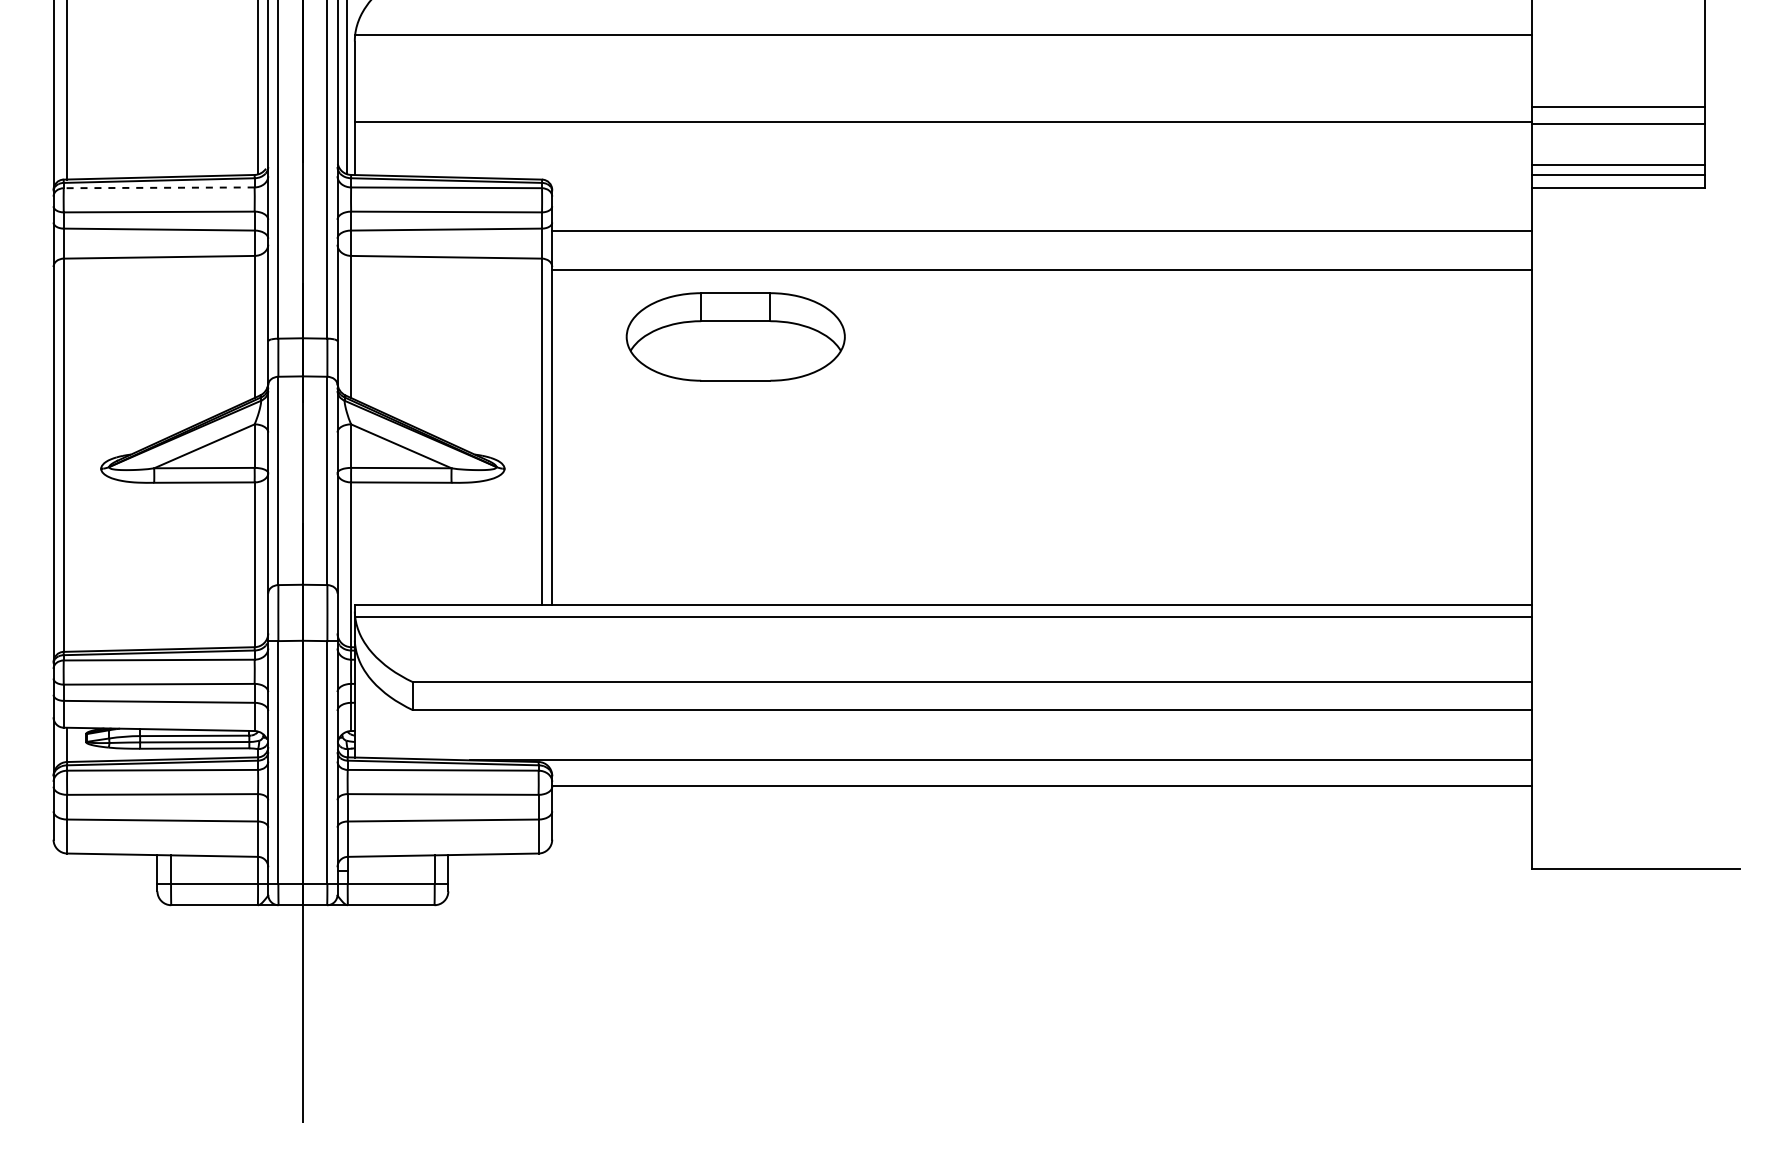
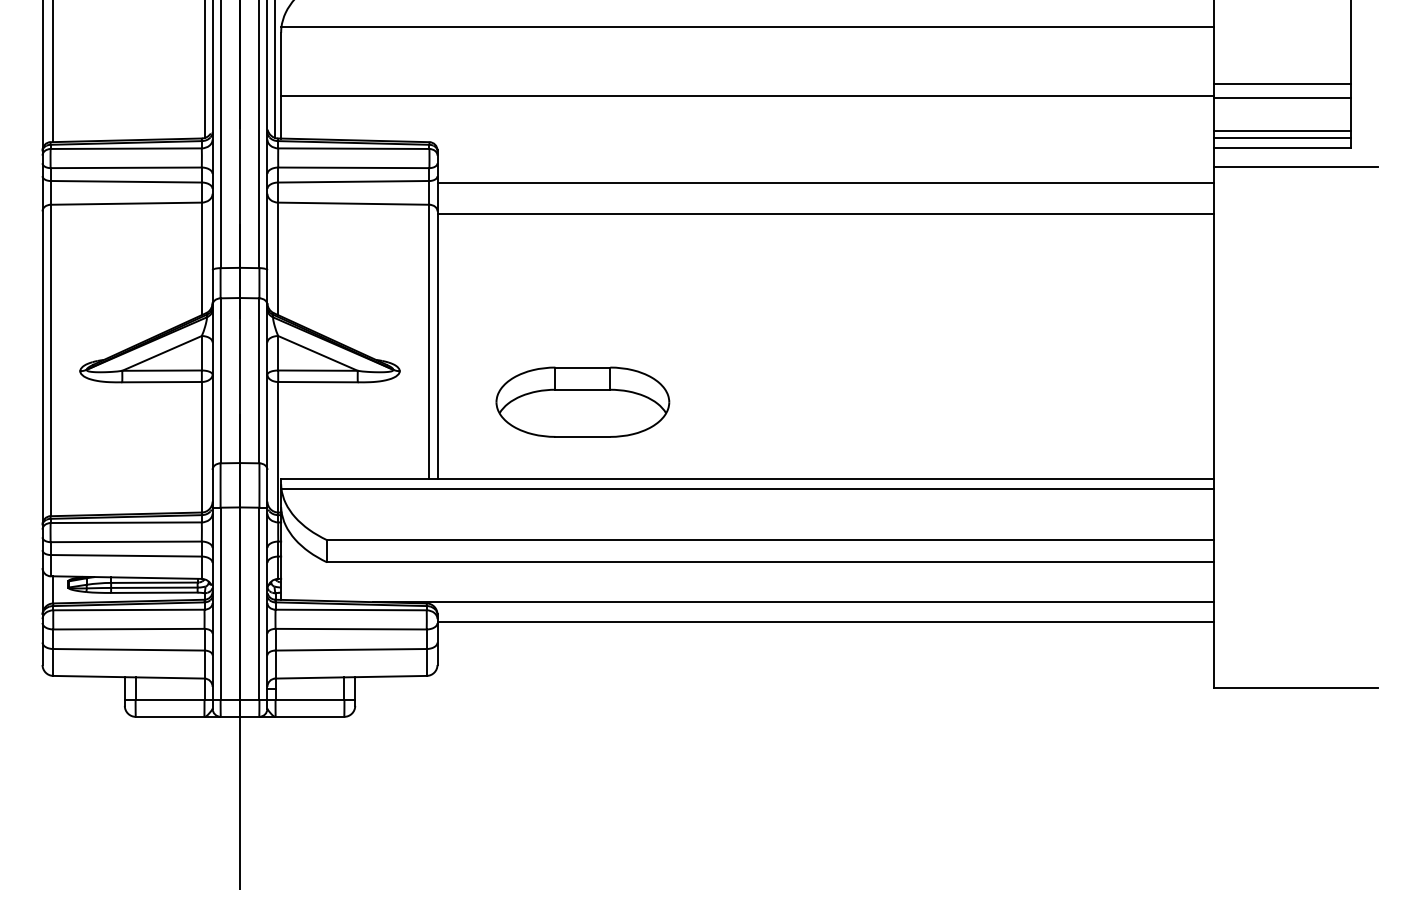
line: (158, 187) -> (125, 148), dashed -> solid
line: (1636, 210) -> (1296, 166), added
part: (735, 336) -> (582, 401), moved

